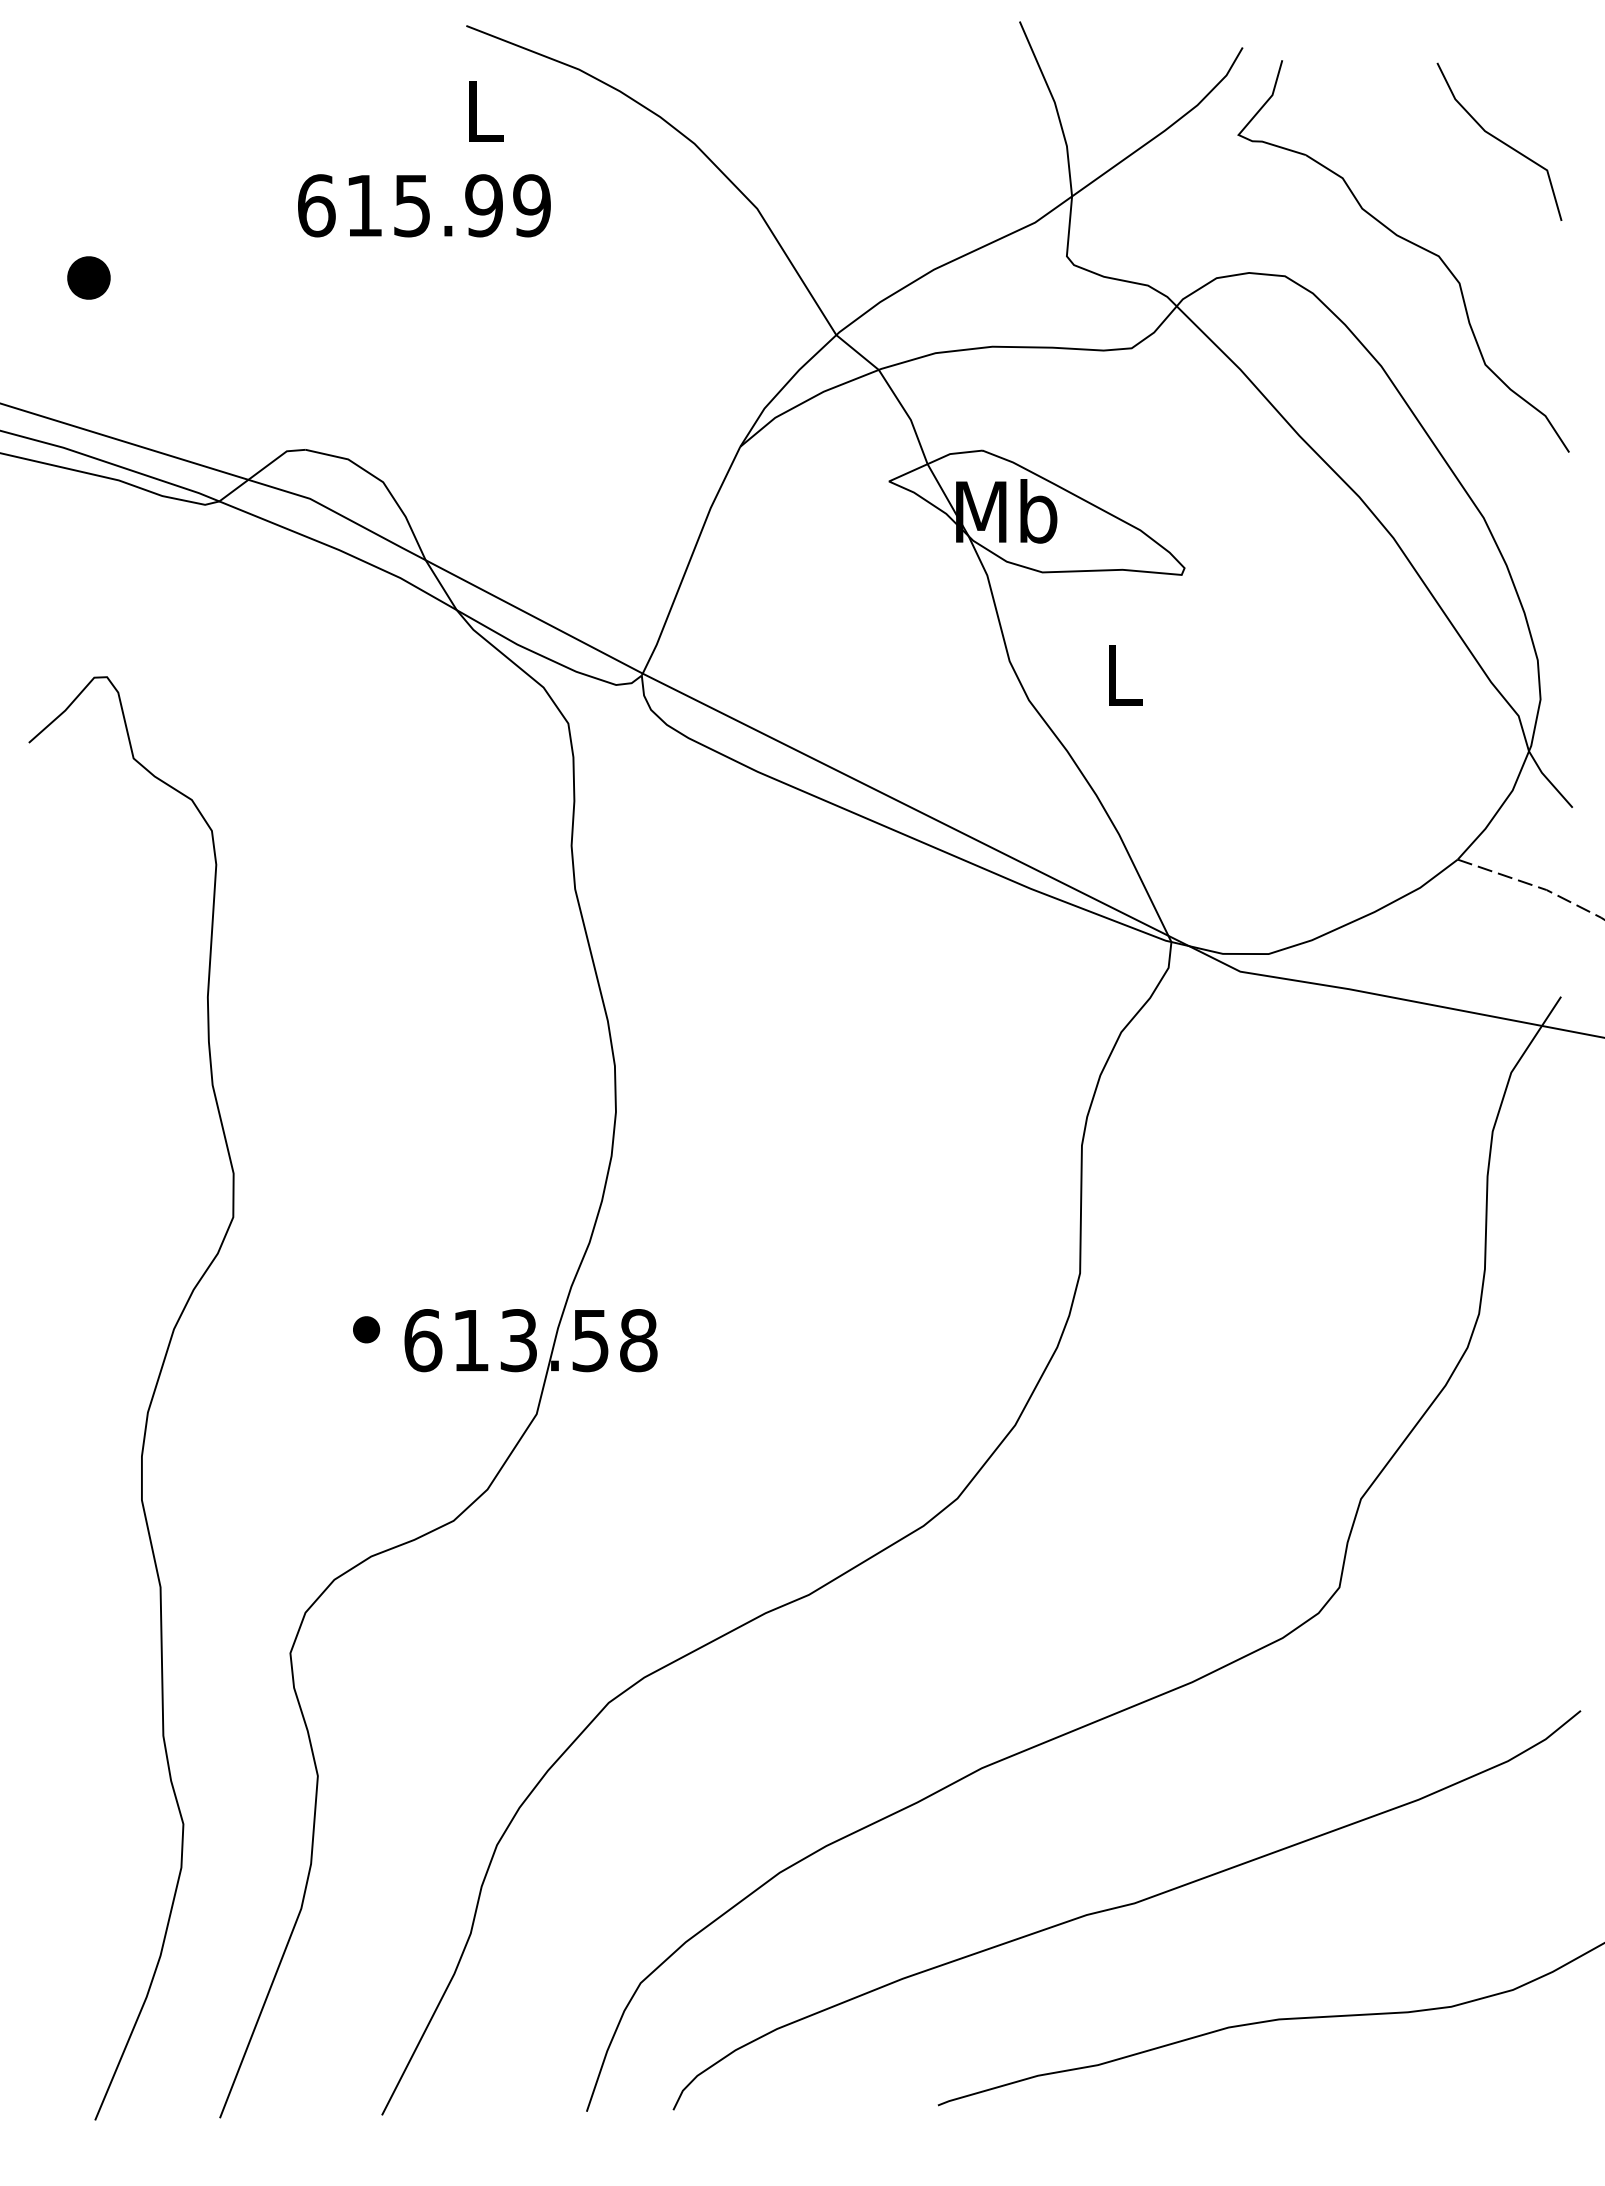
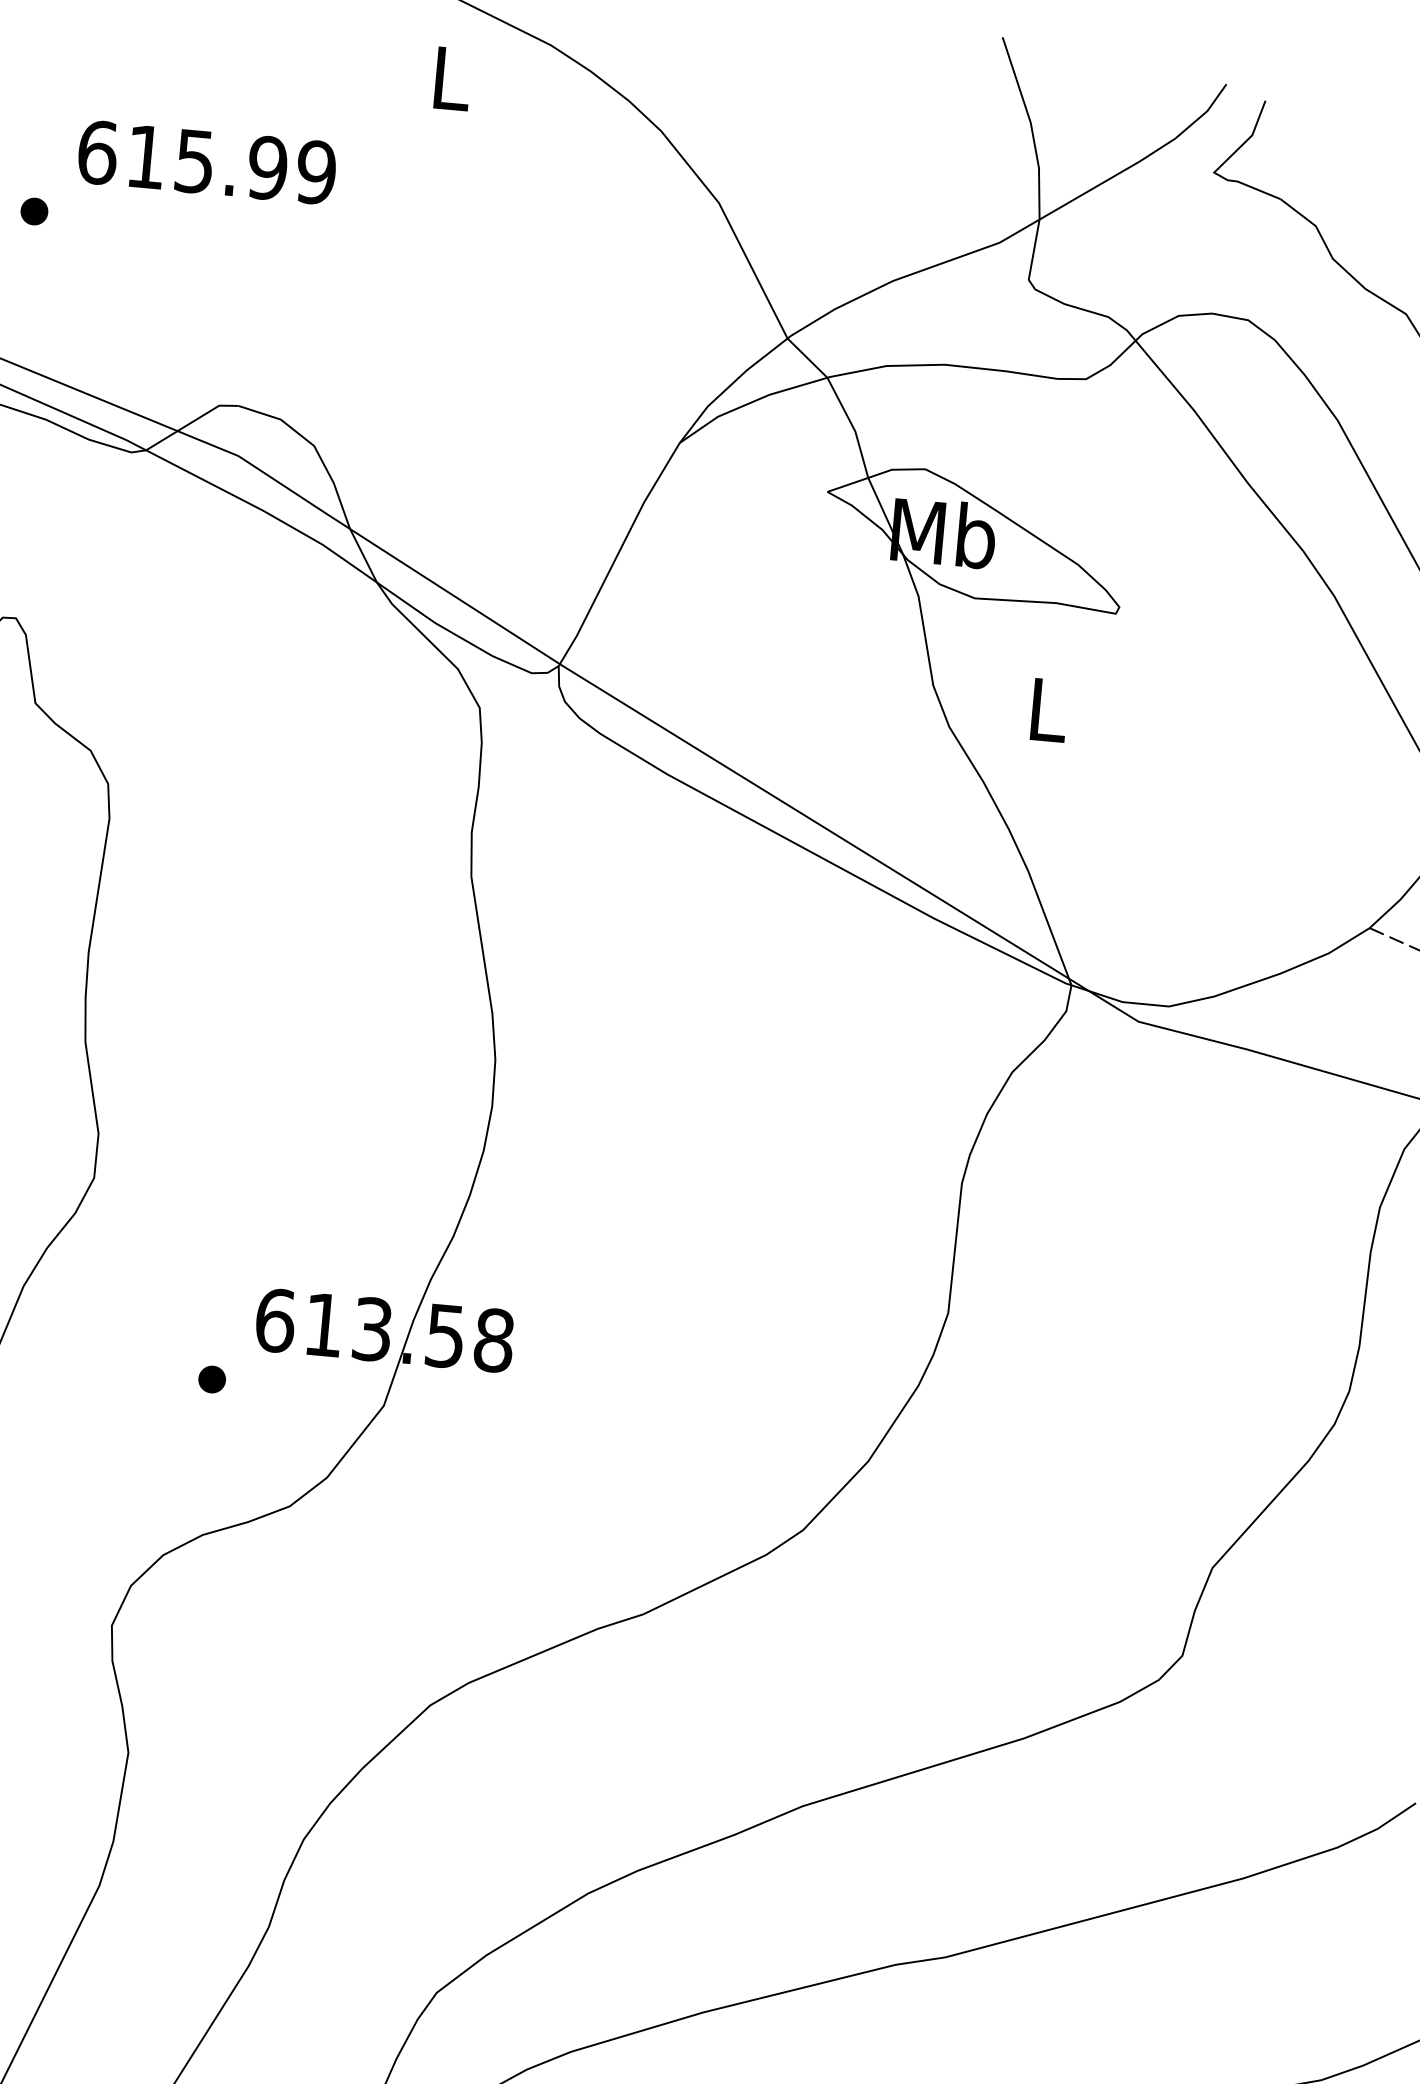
text: (424, 205) -> (207, 162), moved
part: (88, 277) -> (34, 211), size x0.62
part: (366, 1329) -> (212, 1379), moved

